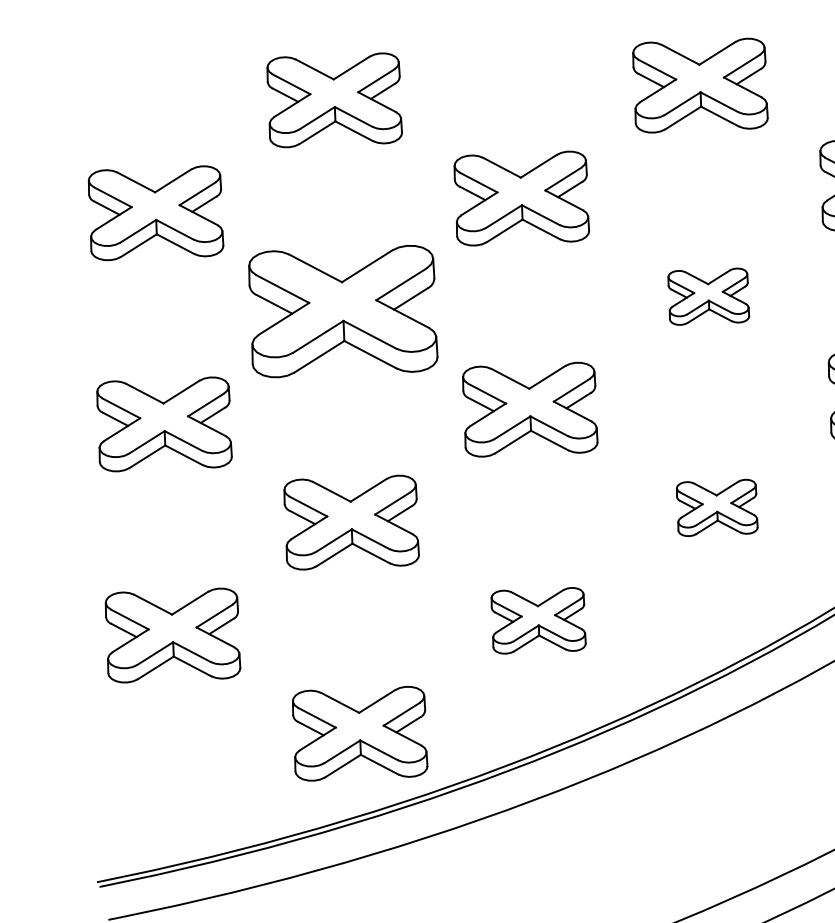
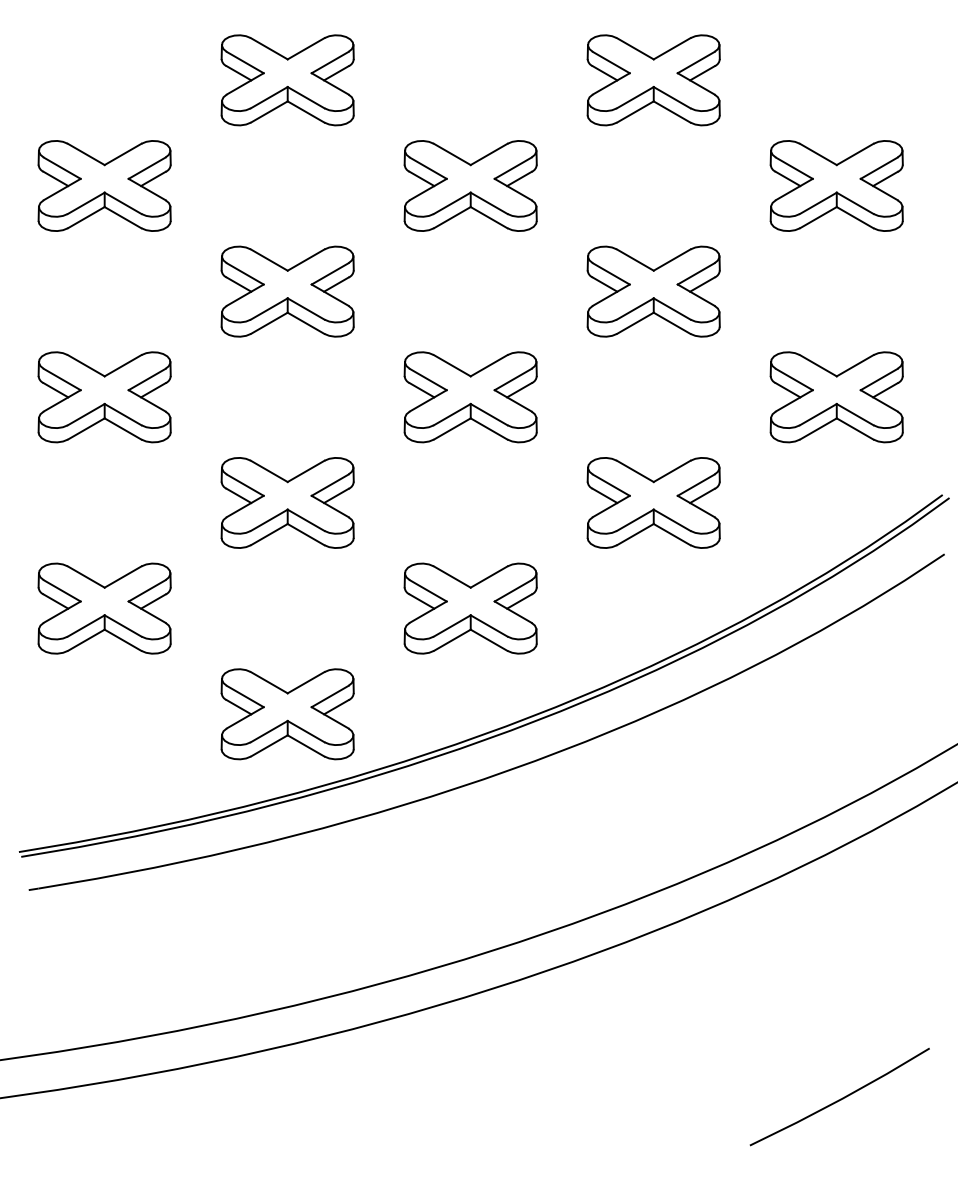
part: (708, 296) -> (653, 291), size x1.67
part: (342, 311) -> (287, 291), size x0.71
part: (717, 507) -> (653, 502), size x1.67
part: (538, 620) -> (470, 608), size x1.43

